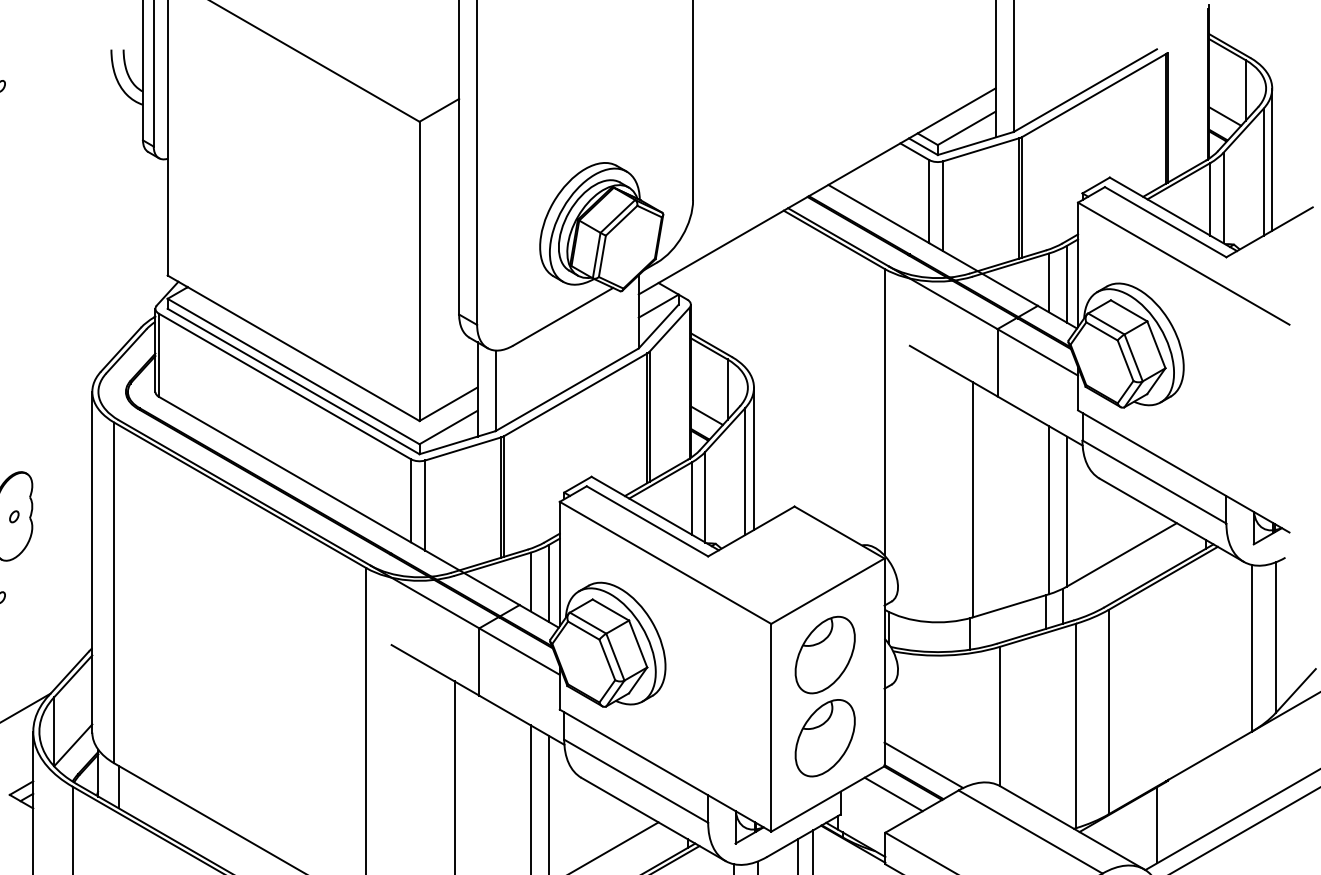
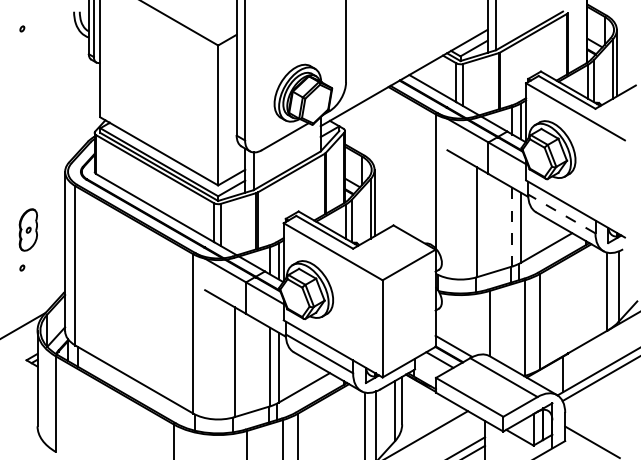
line: (1153, 481) -> (561, 213), solid -> dashed
line: (1048, 511) -> (512, 227), solid -> dashed
part: (824, 697) -> (407, 314), removed

